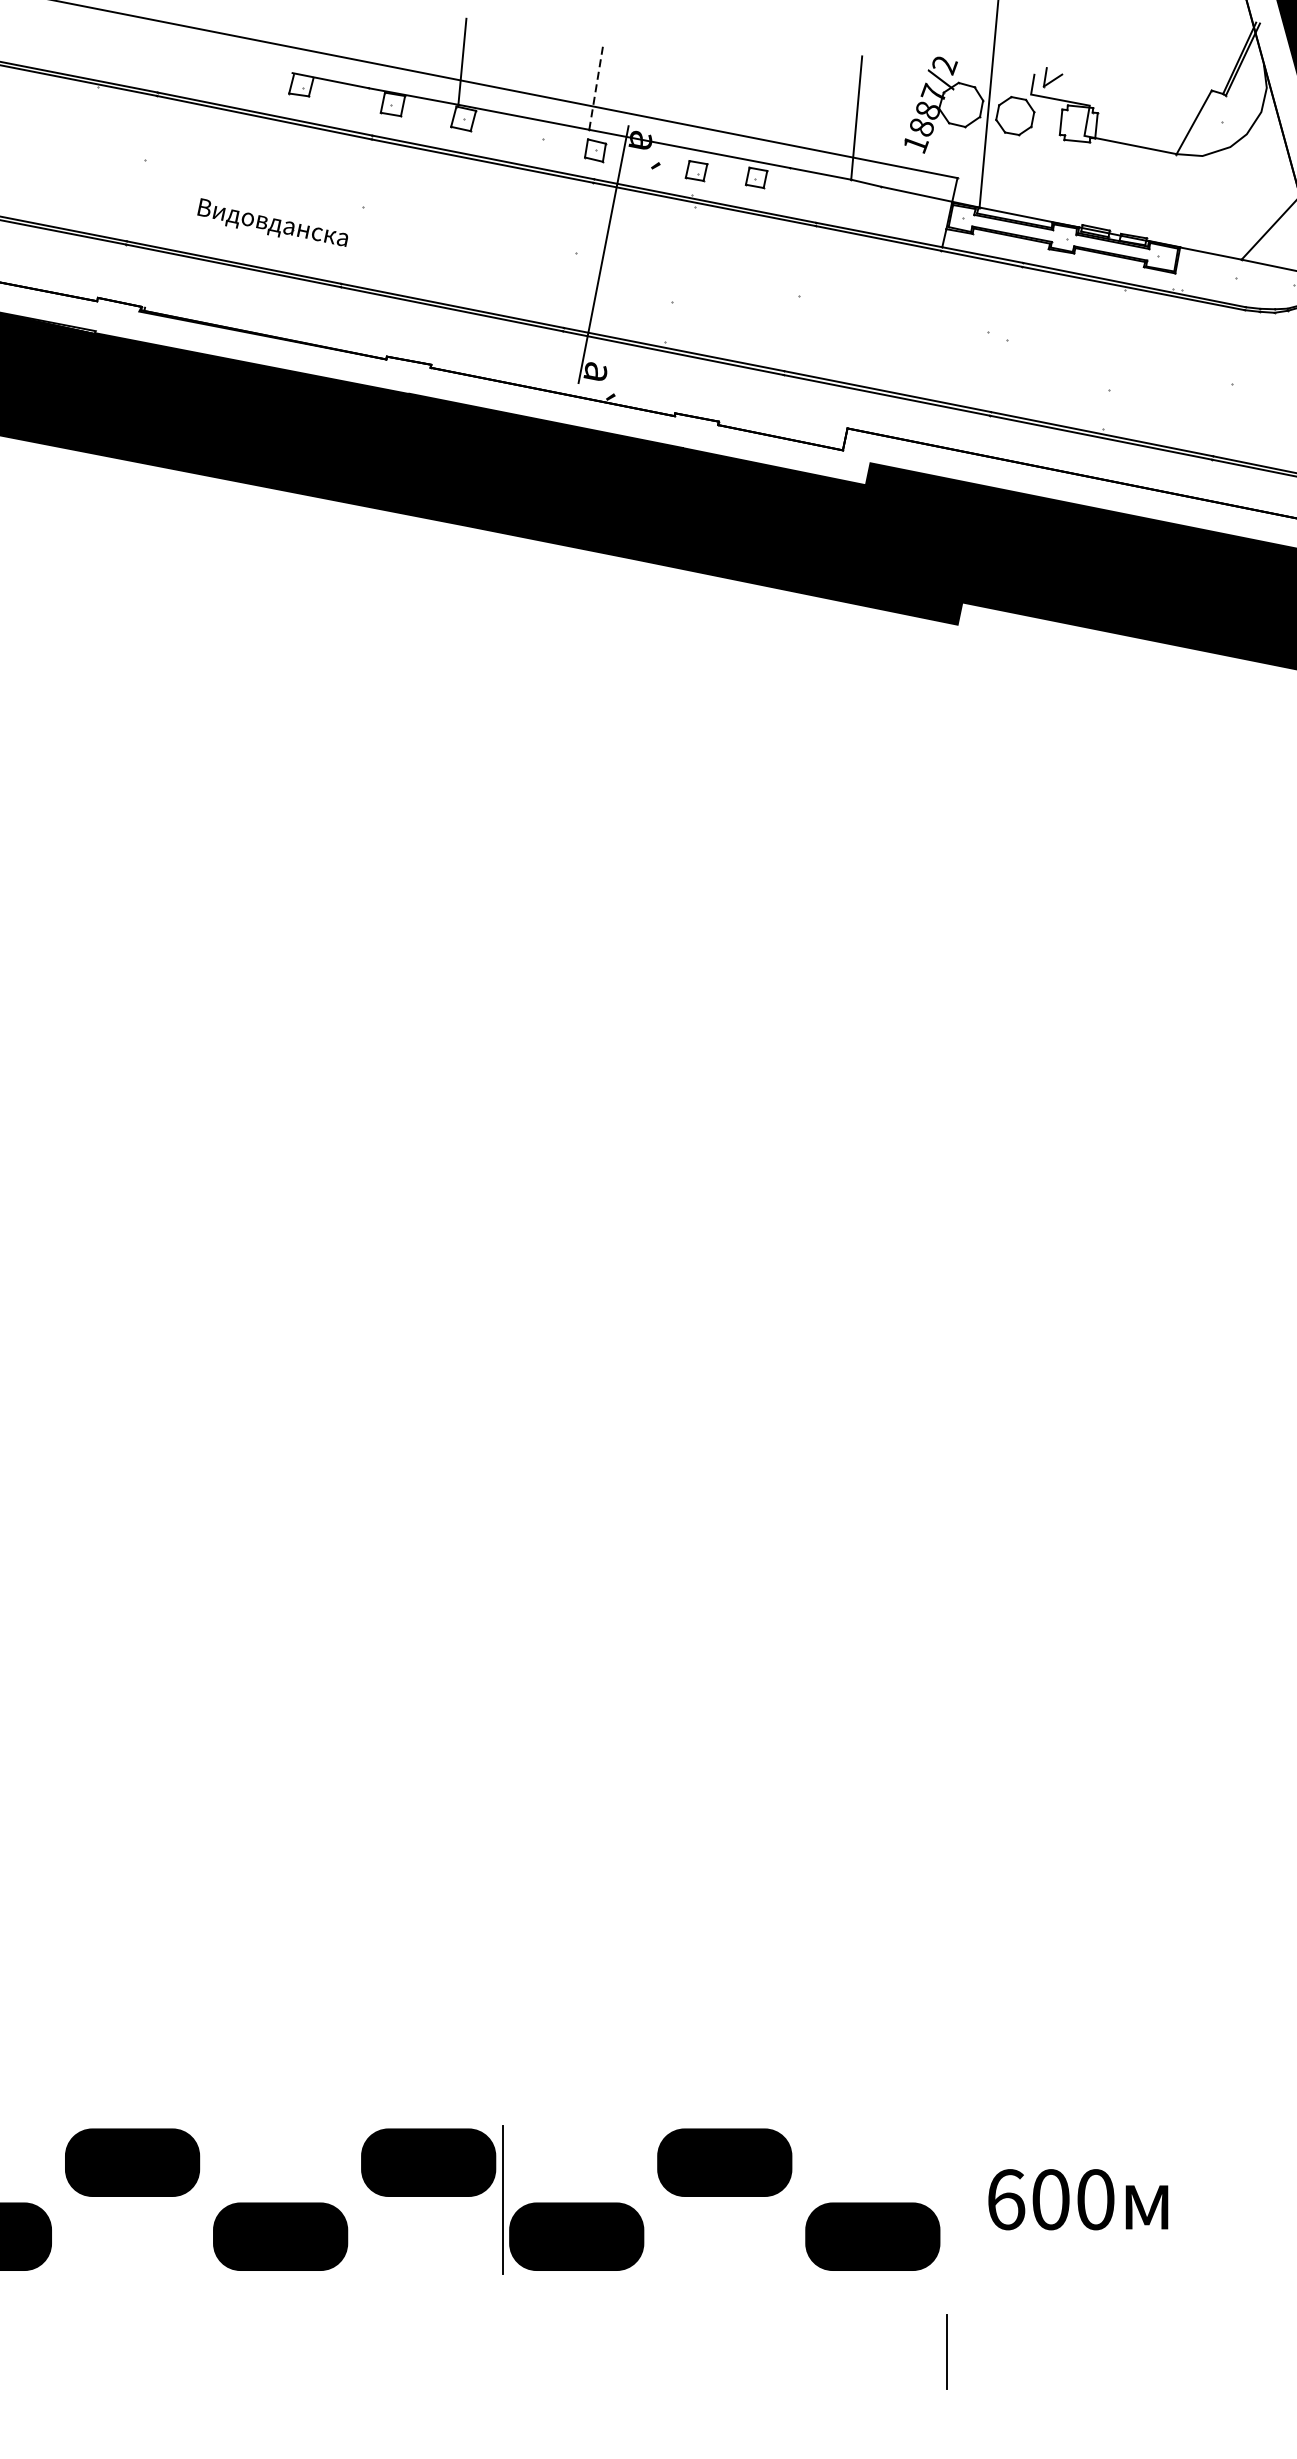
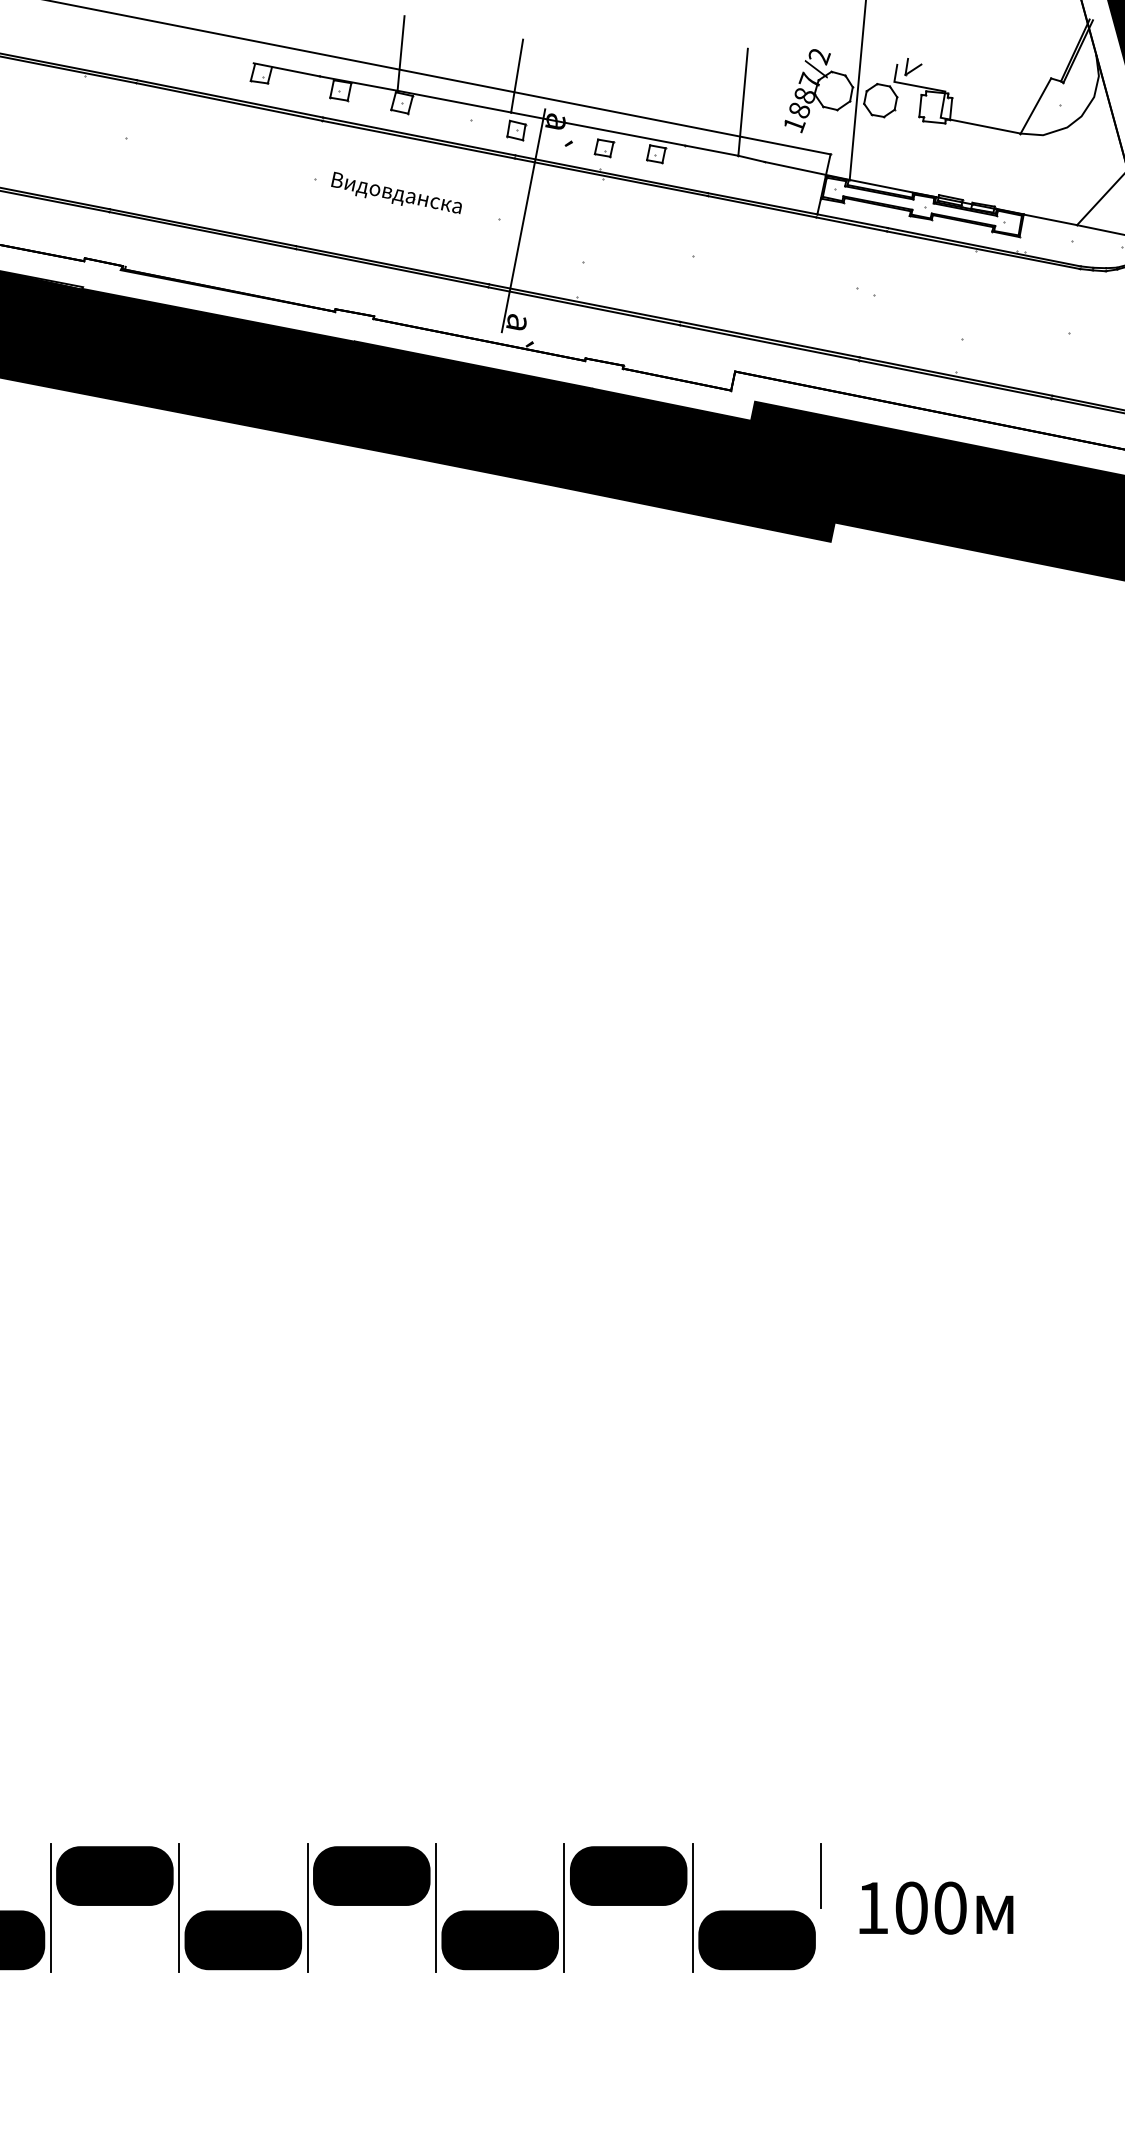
line: (596, 88) -> (517, 76), dashed -> solid
part: (272, 222) -> (396, 192), moved
line: (58, 2198) -> (50, 1907), added
line: (207, 2198) -> (179, 1907), added
line: (354, 2198) -> (307, 1907), added
line: (650, 2198) -> (564, 1907), added
line: (798, 2198) -> (692, 1907), added
text: (1006, 2198) -> (873, 1907), 600 -> 100
line: (945, 2351) -> (820, 1875), moved

